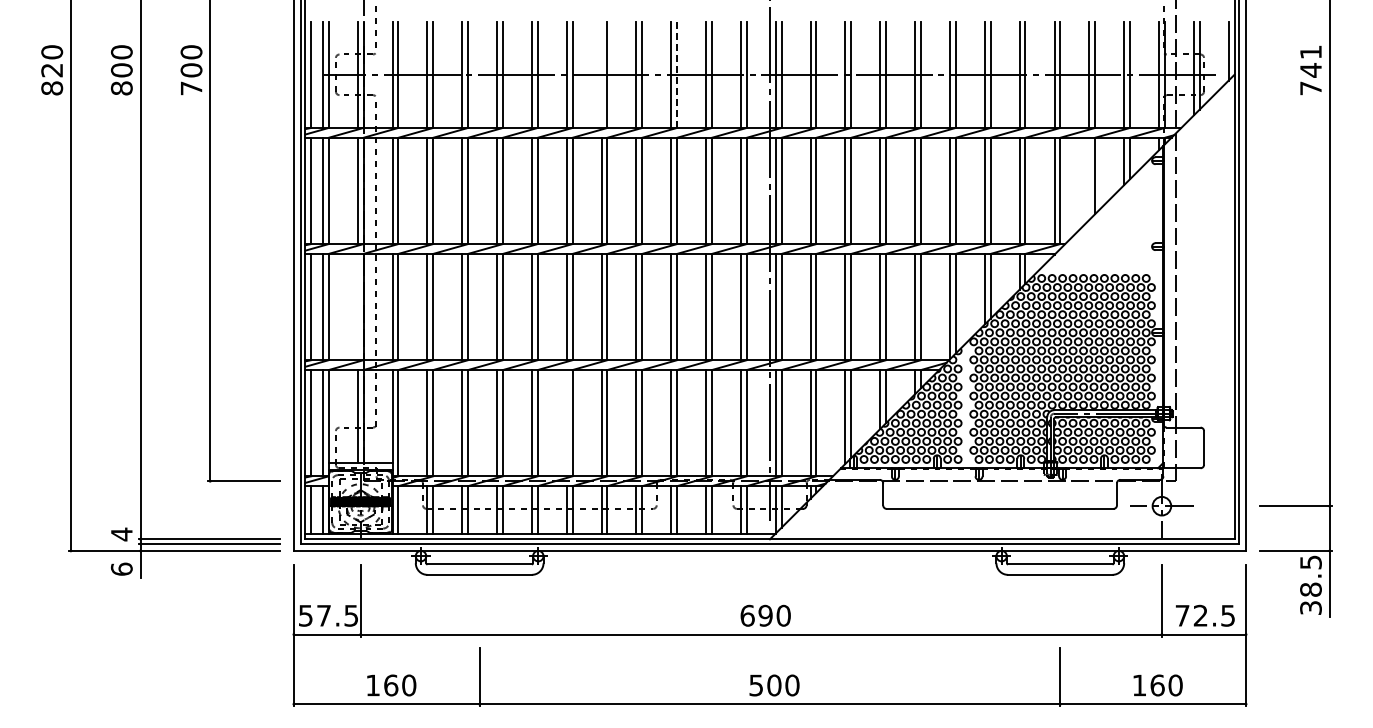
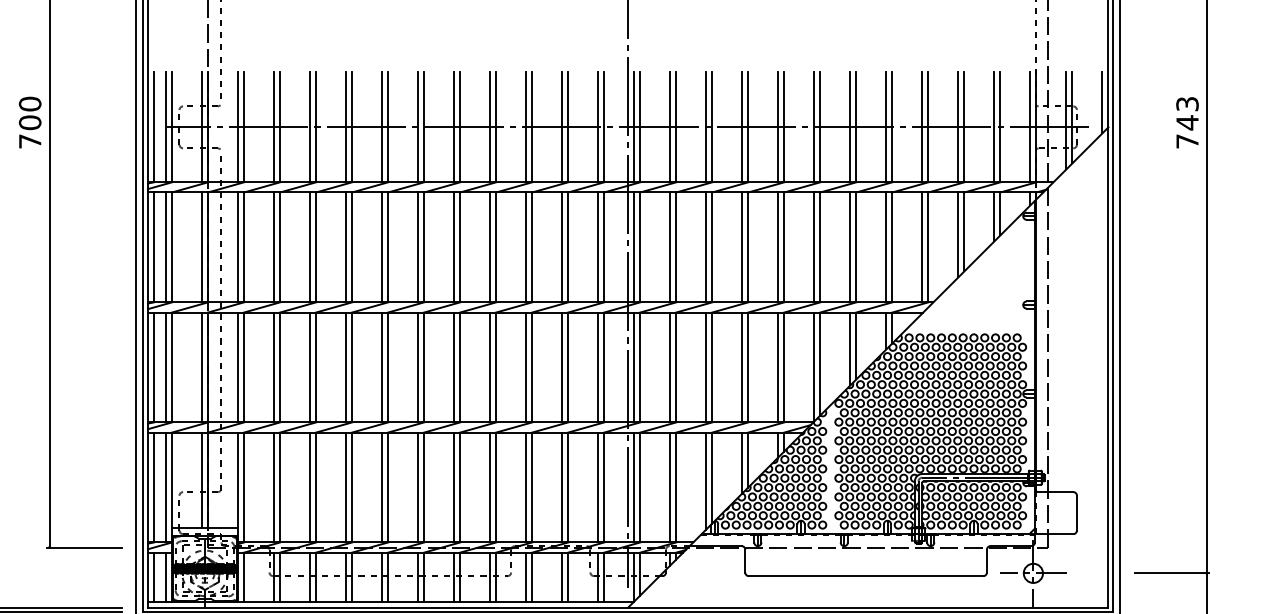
text: (1310, 52) -> (1186, 104), 741 -> 743
line: (601, 74) -> (454, 127), added
line: (677, 75) -> (532, 128), dashed -> solid
line: (1089, 178) -> (958, 234), added
line: (357, 306) -> (201, 366), added
line: (566, 423) -> (417, 487), added

